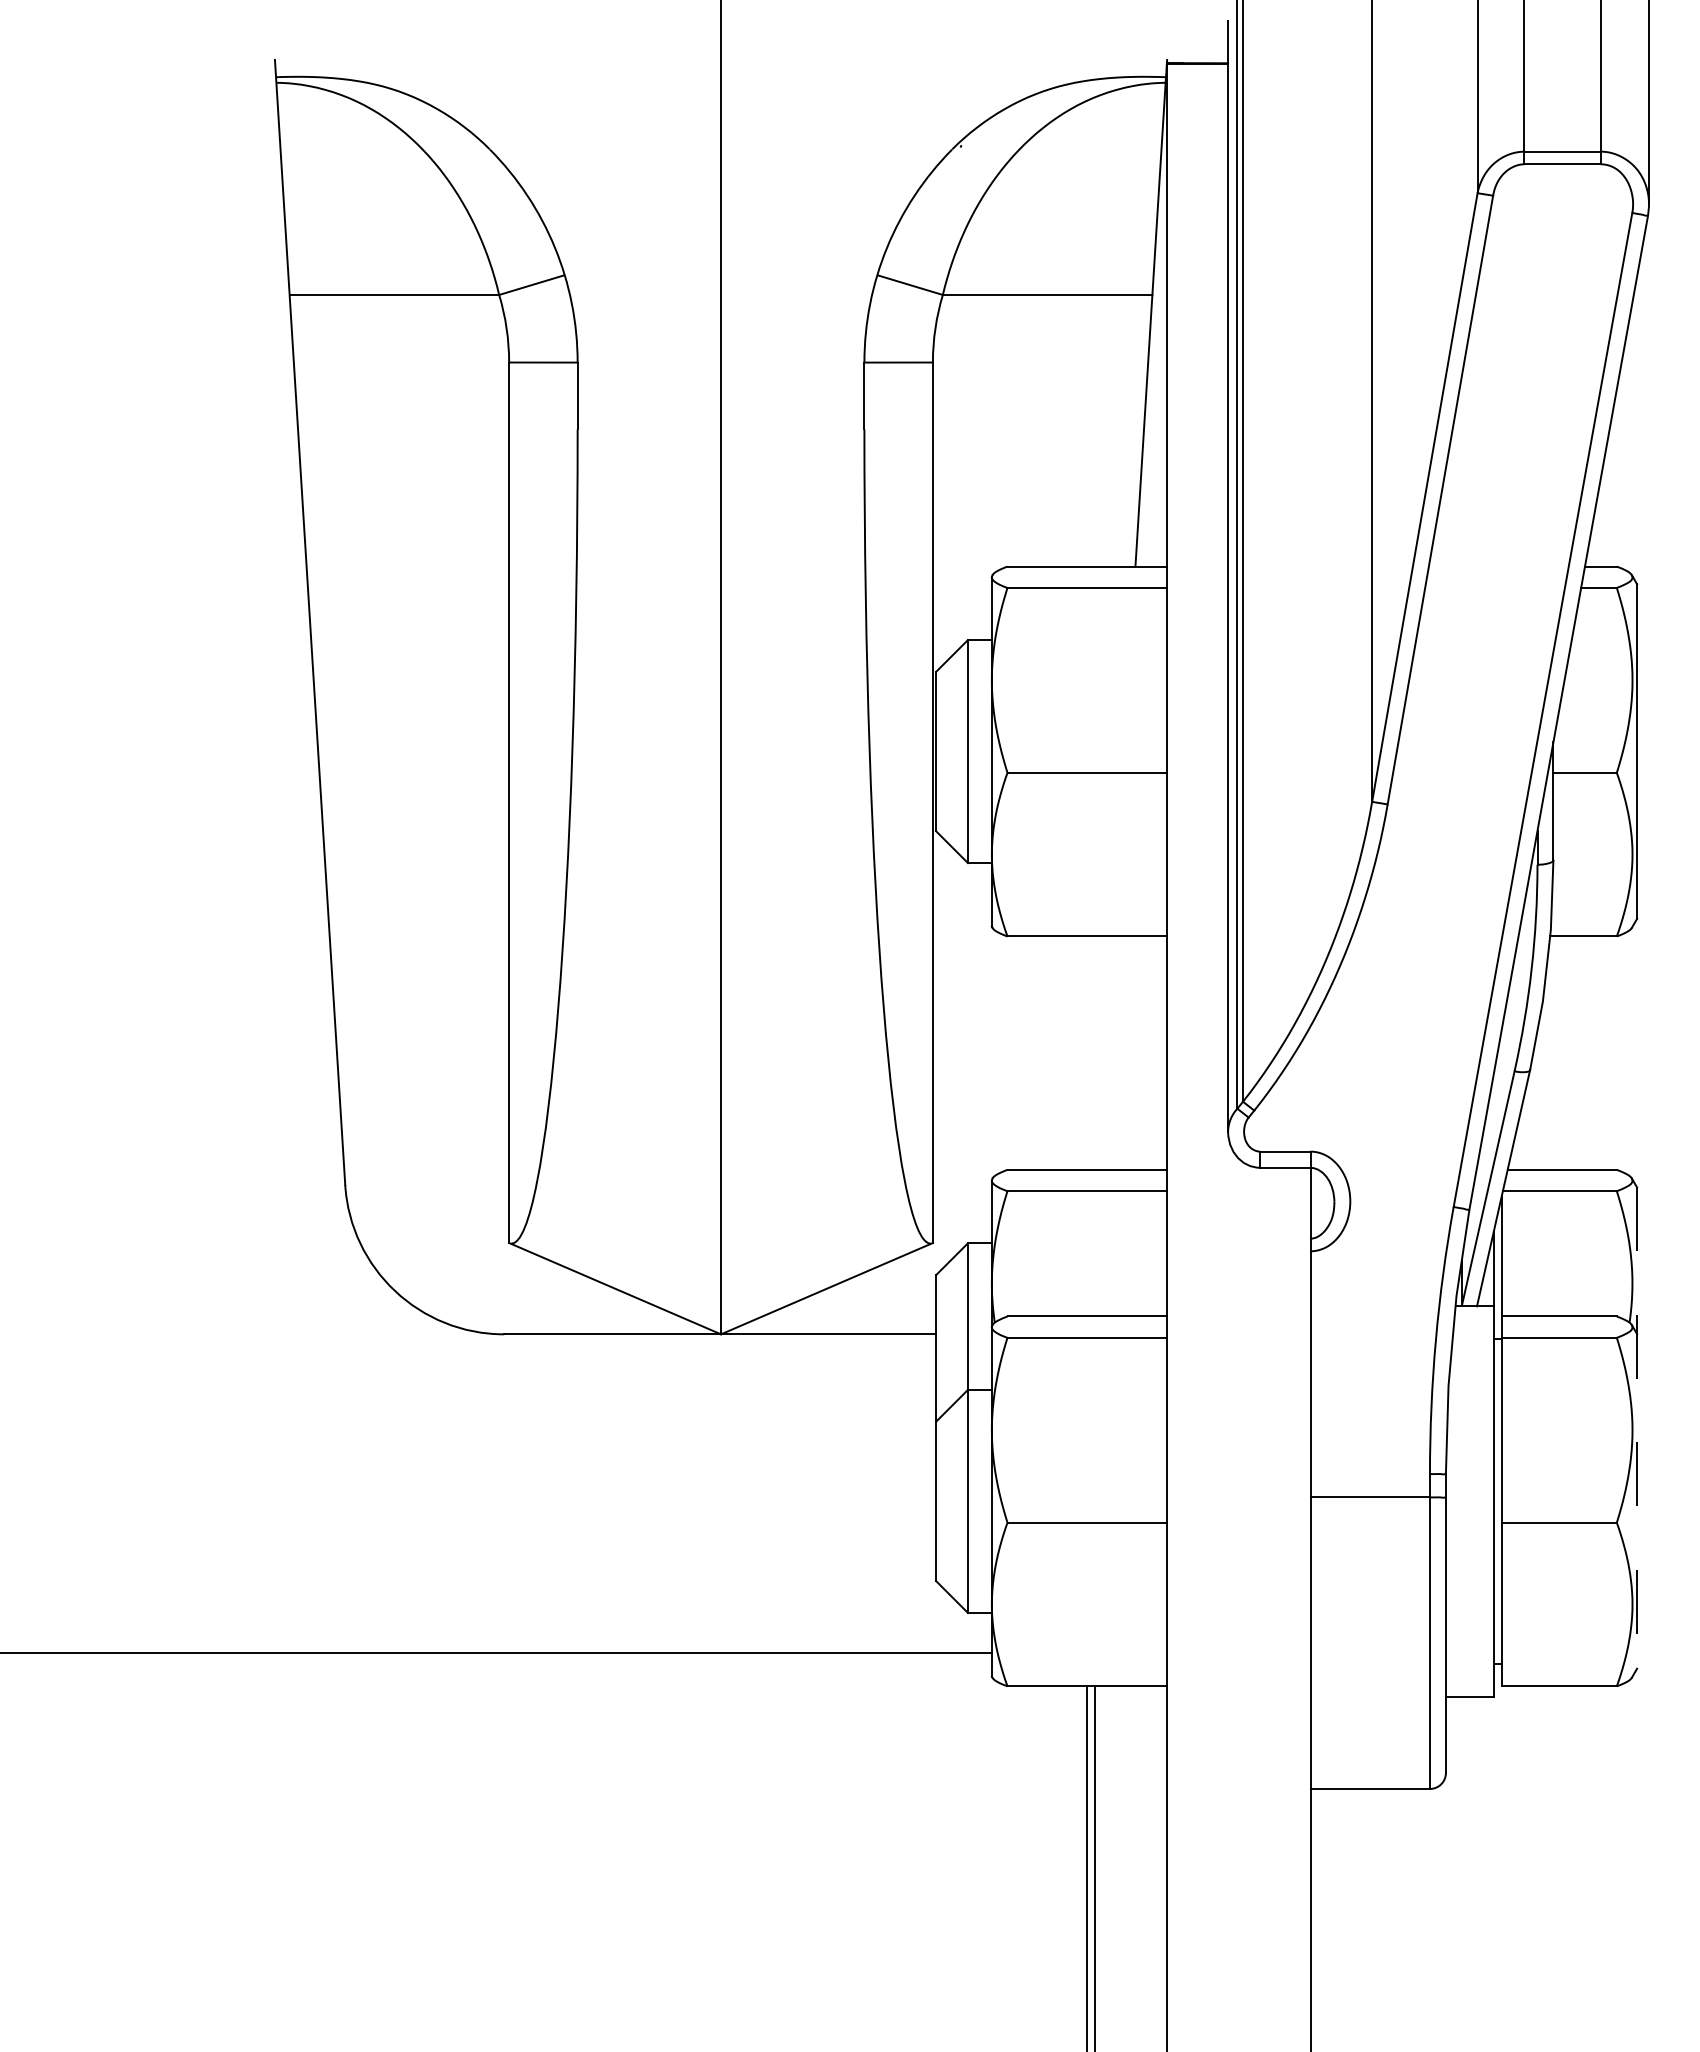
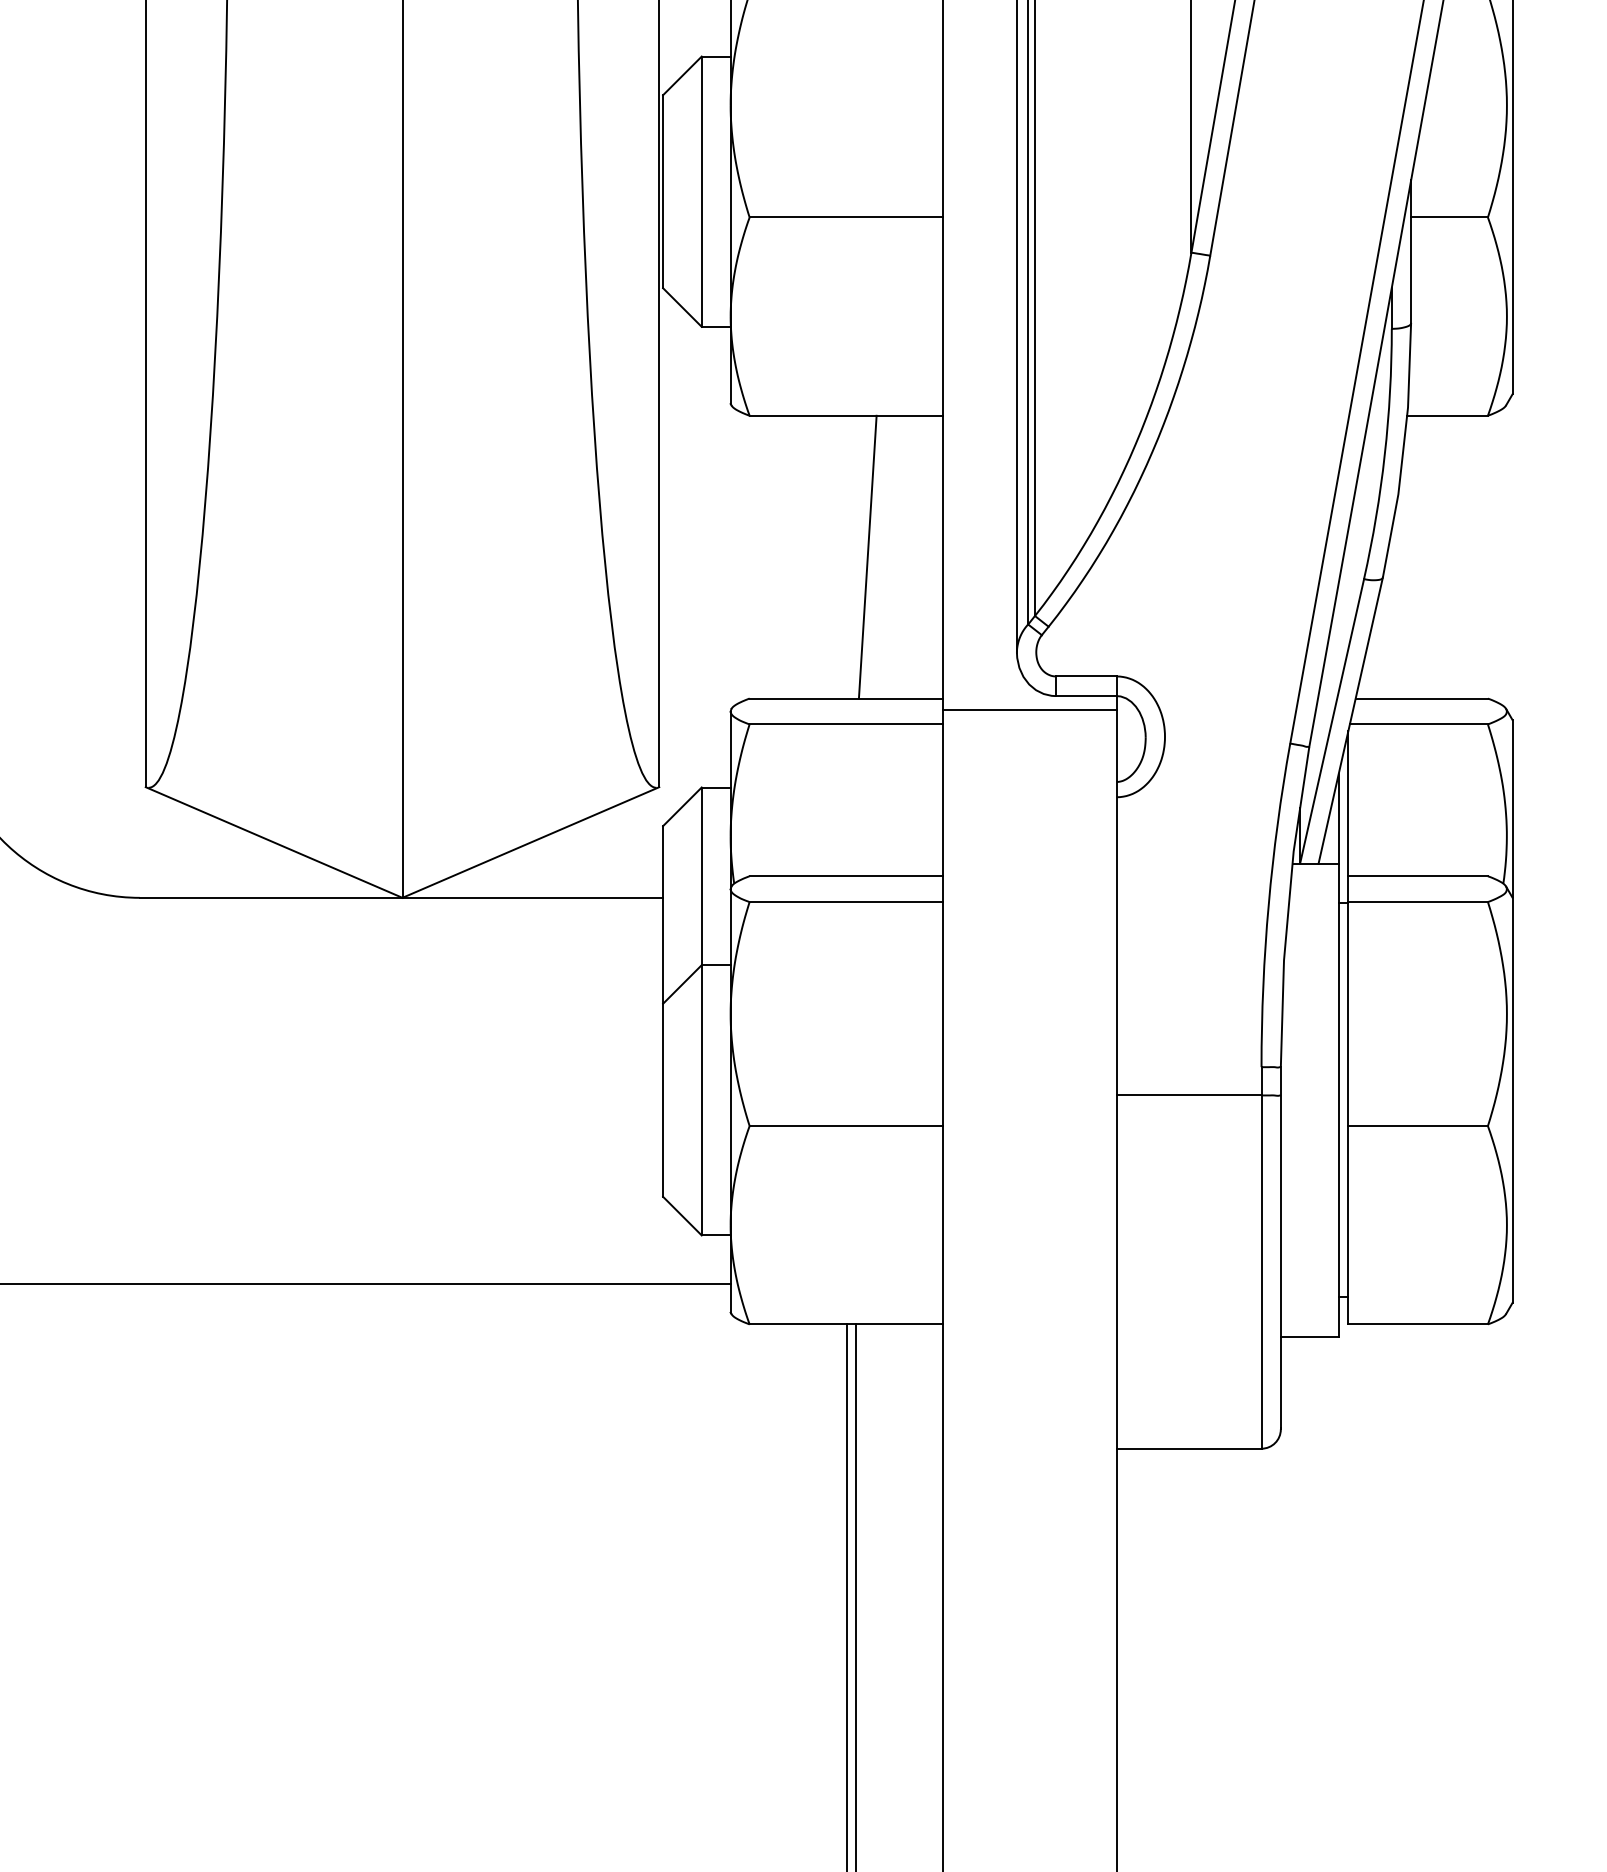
line: (1104, 1052) -> (867, 556), added
line: (1238, 1179) -> (1029, 710), added
line: (1637, 1428) -> (1512, 1011), dashed -> solid

